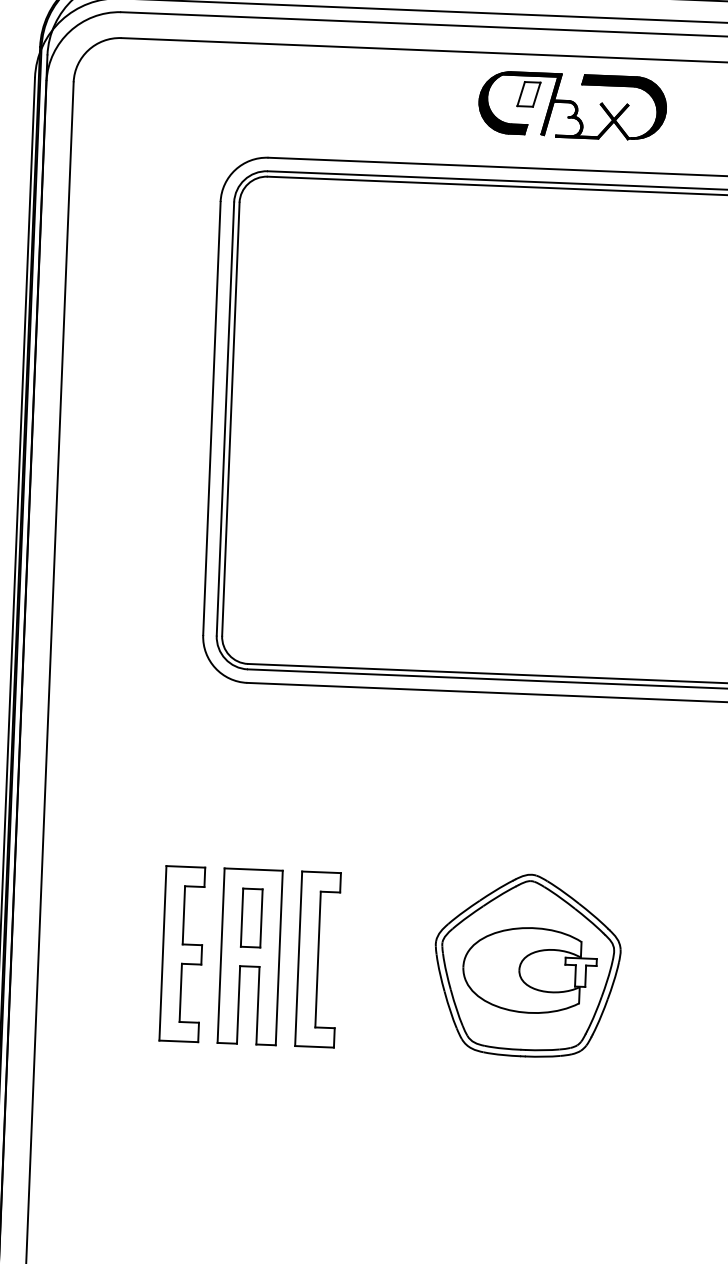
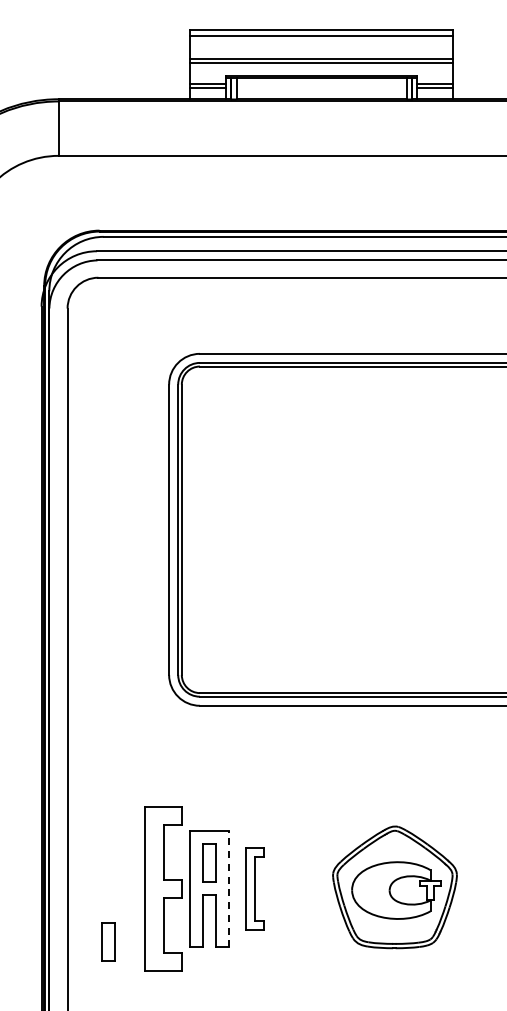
part: (571, 106) -> (401, 311), removed
part: (182, 953) -> (163, 888), size x1.4
line: (279, 957) -> (228, 888), solid -> dashed
part: (317, 958) -> (254, 888), size x0.7
part: (96, 1029) -> (108, 941), added

